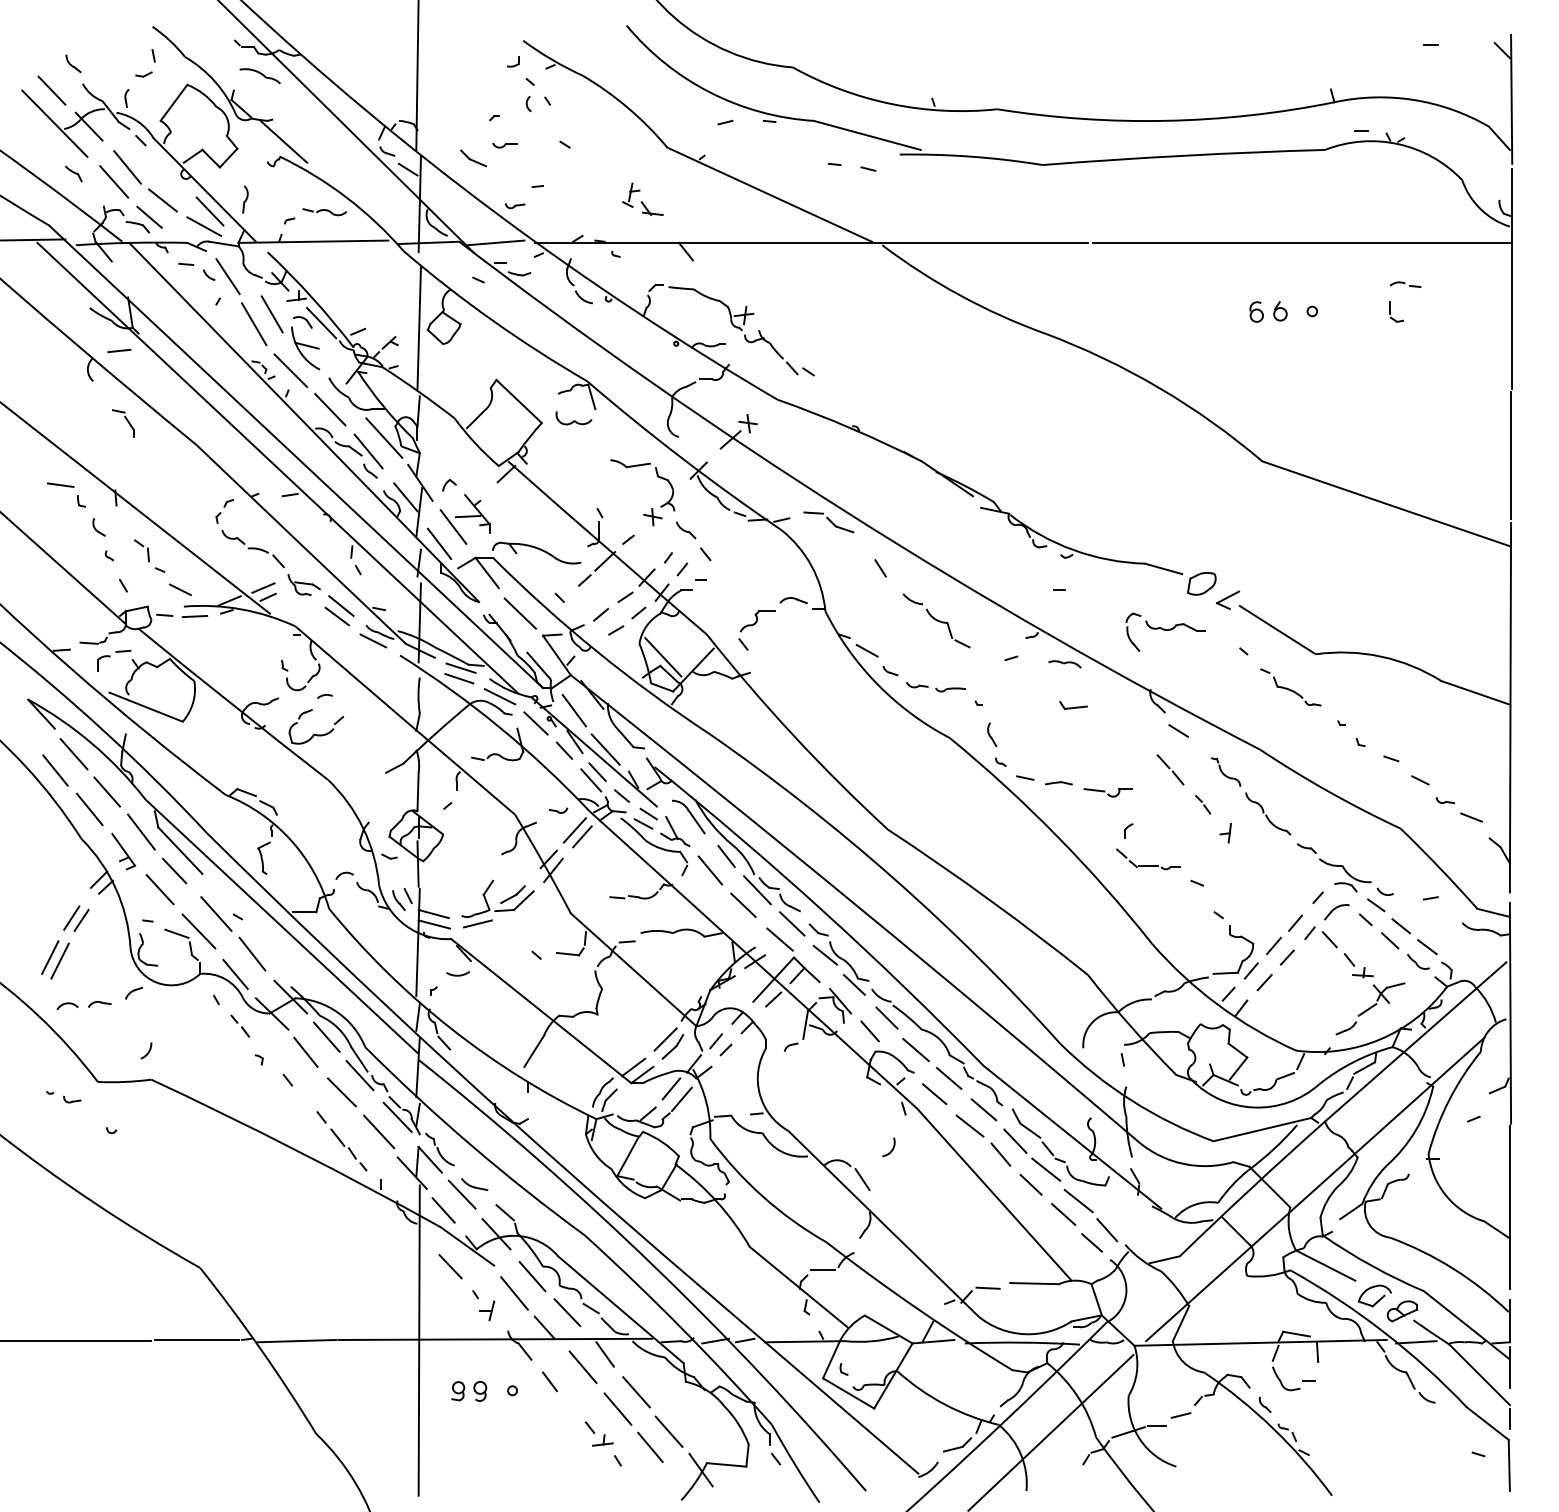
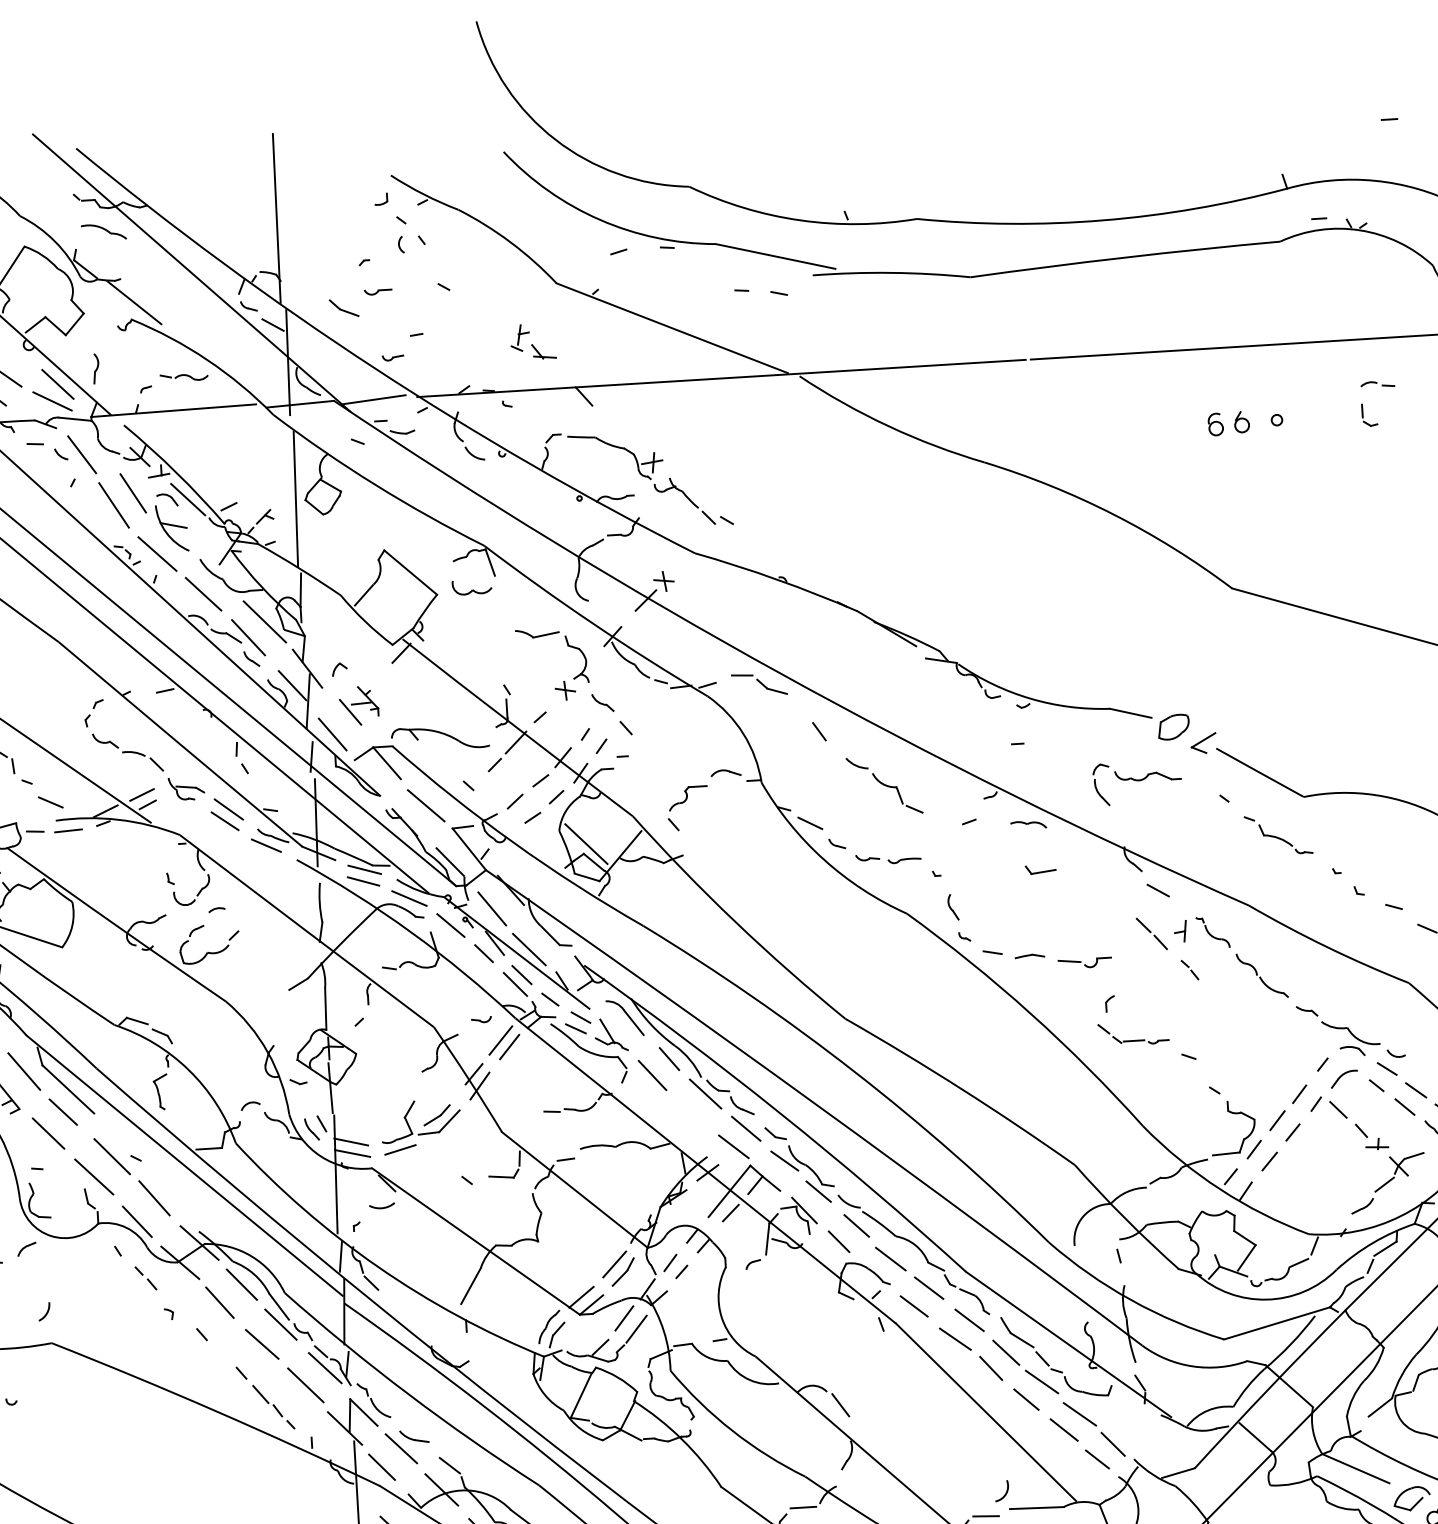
part: (464, 519) -> (358, 706), size x0.7
part: (1225, 833) -> (1180, 931), moved
line: (743, 904) -> (691, 1110), removed
line: (176, 933) -> (69, 1180), removed
arc: (891, 1149) -> (1005, 1493), moved

